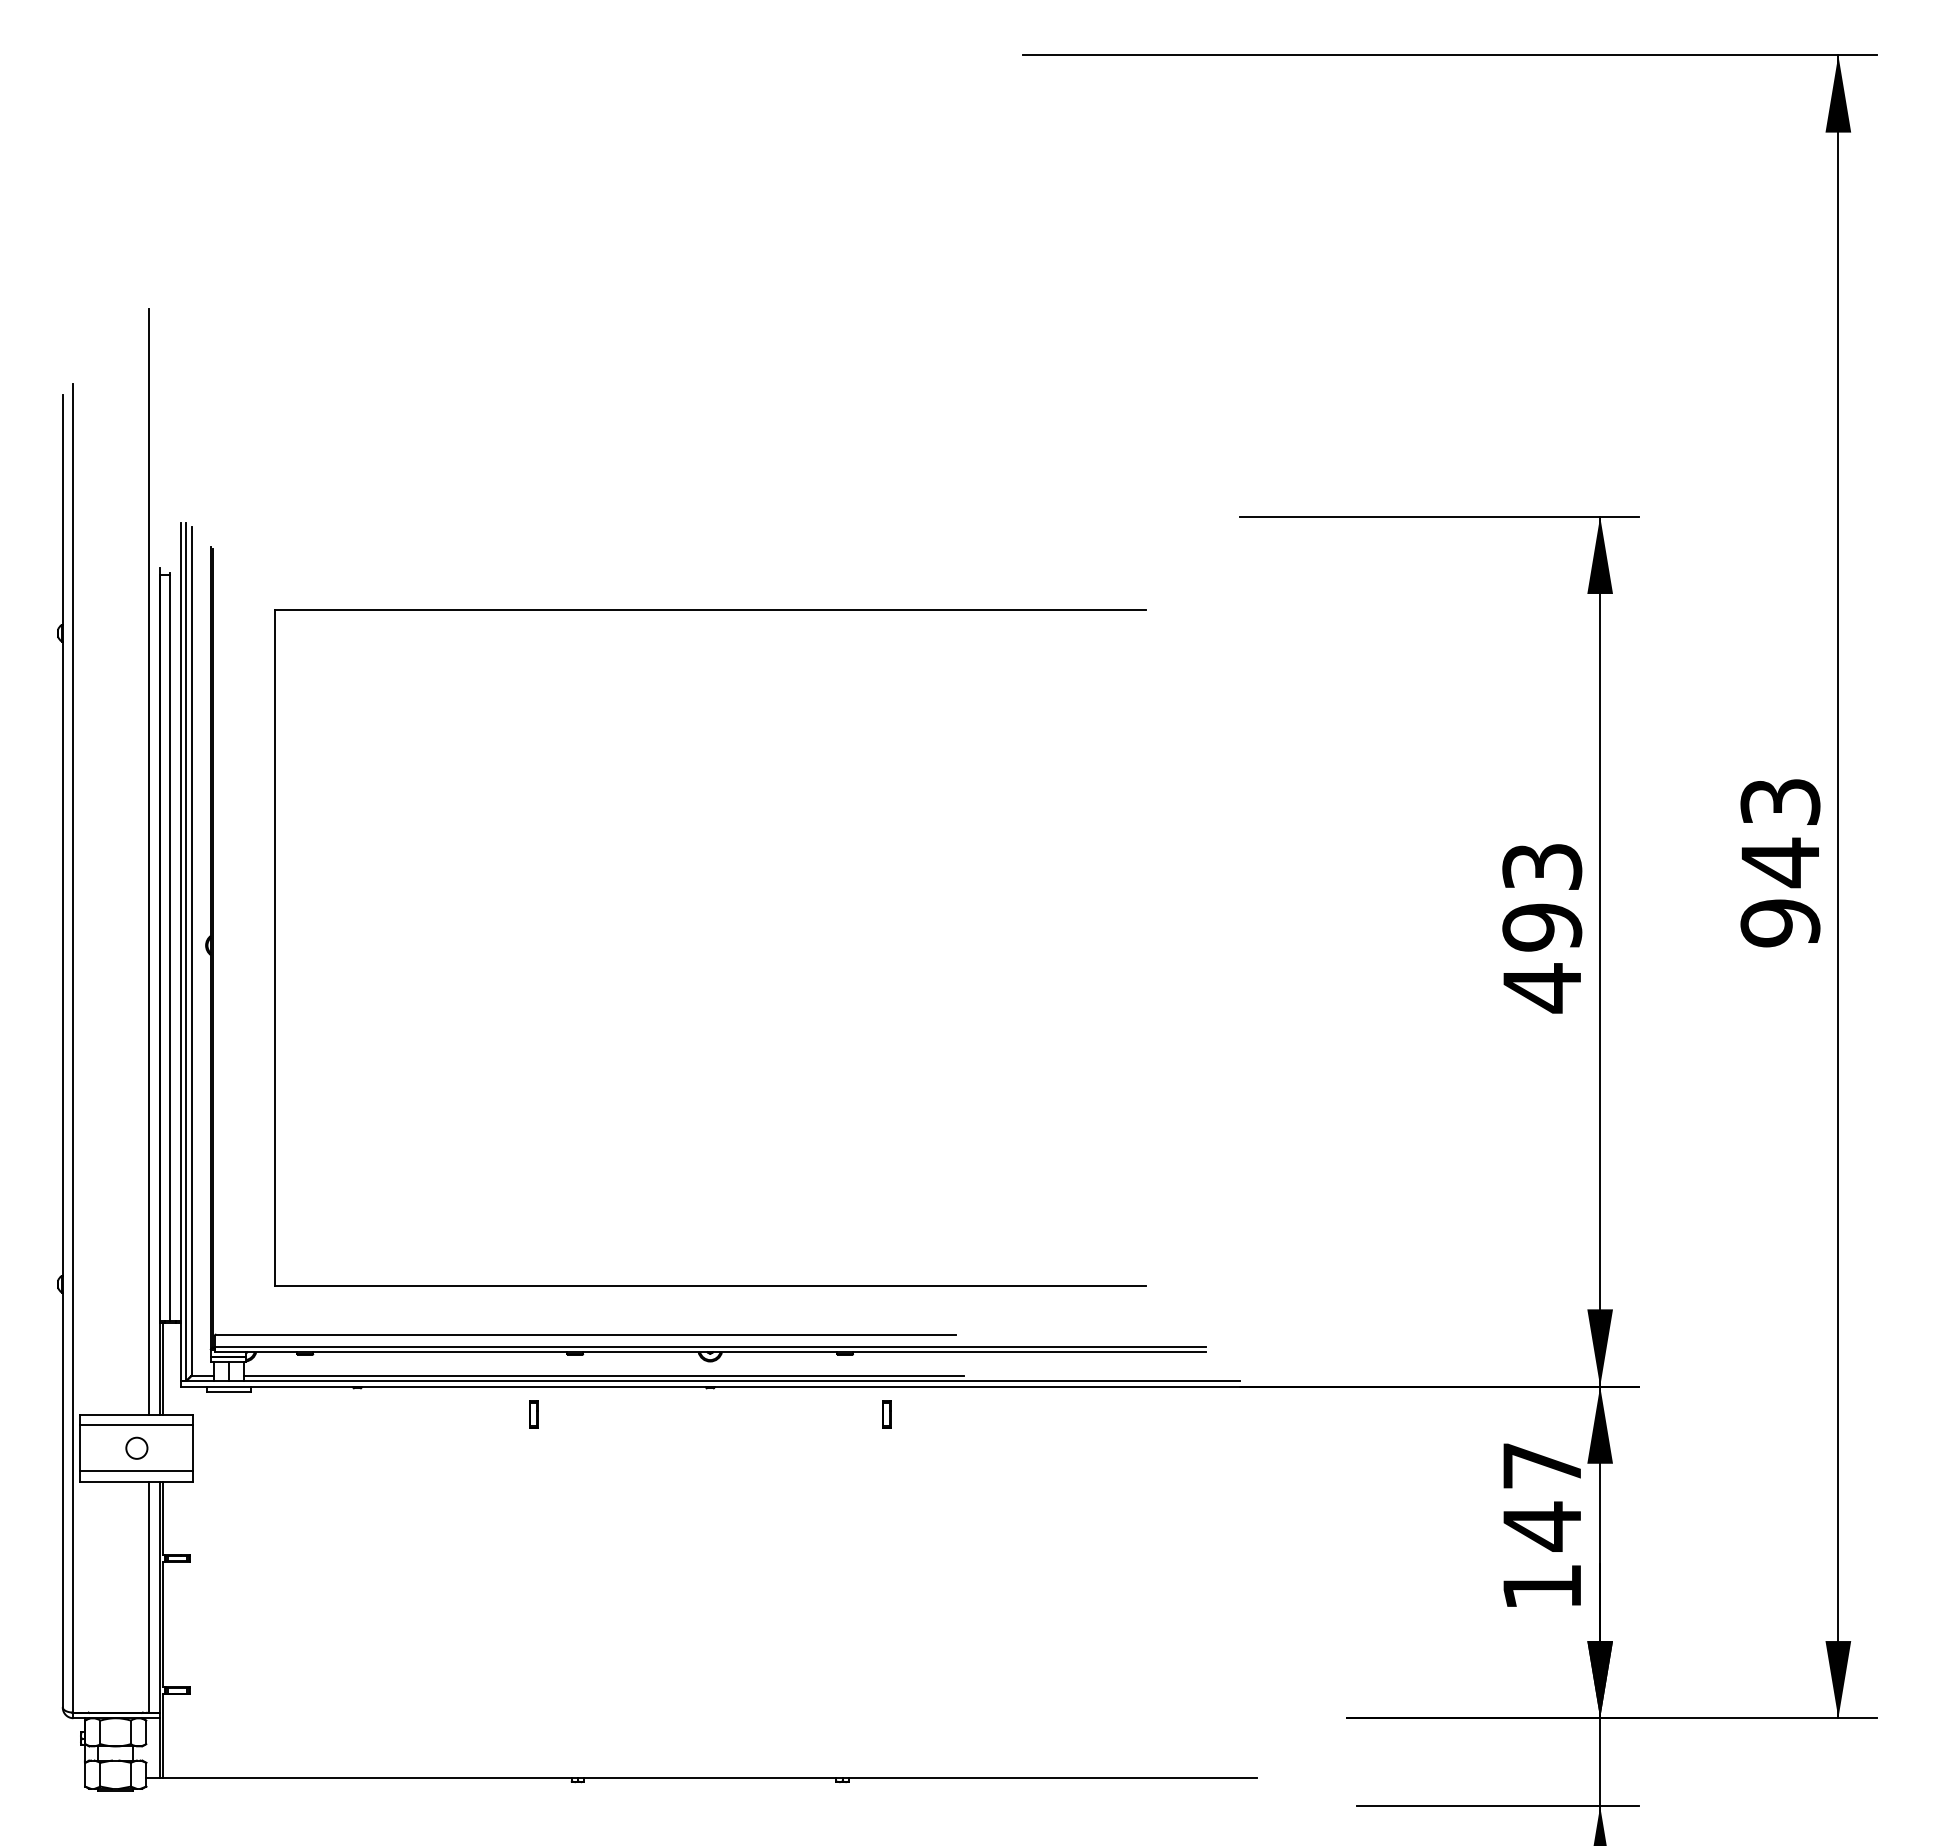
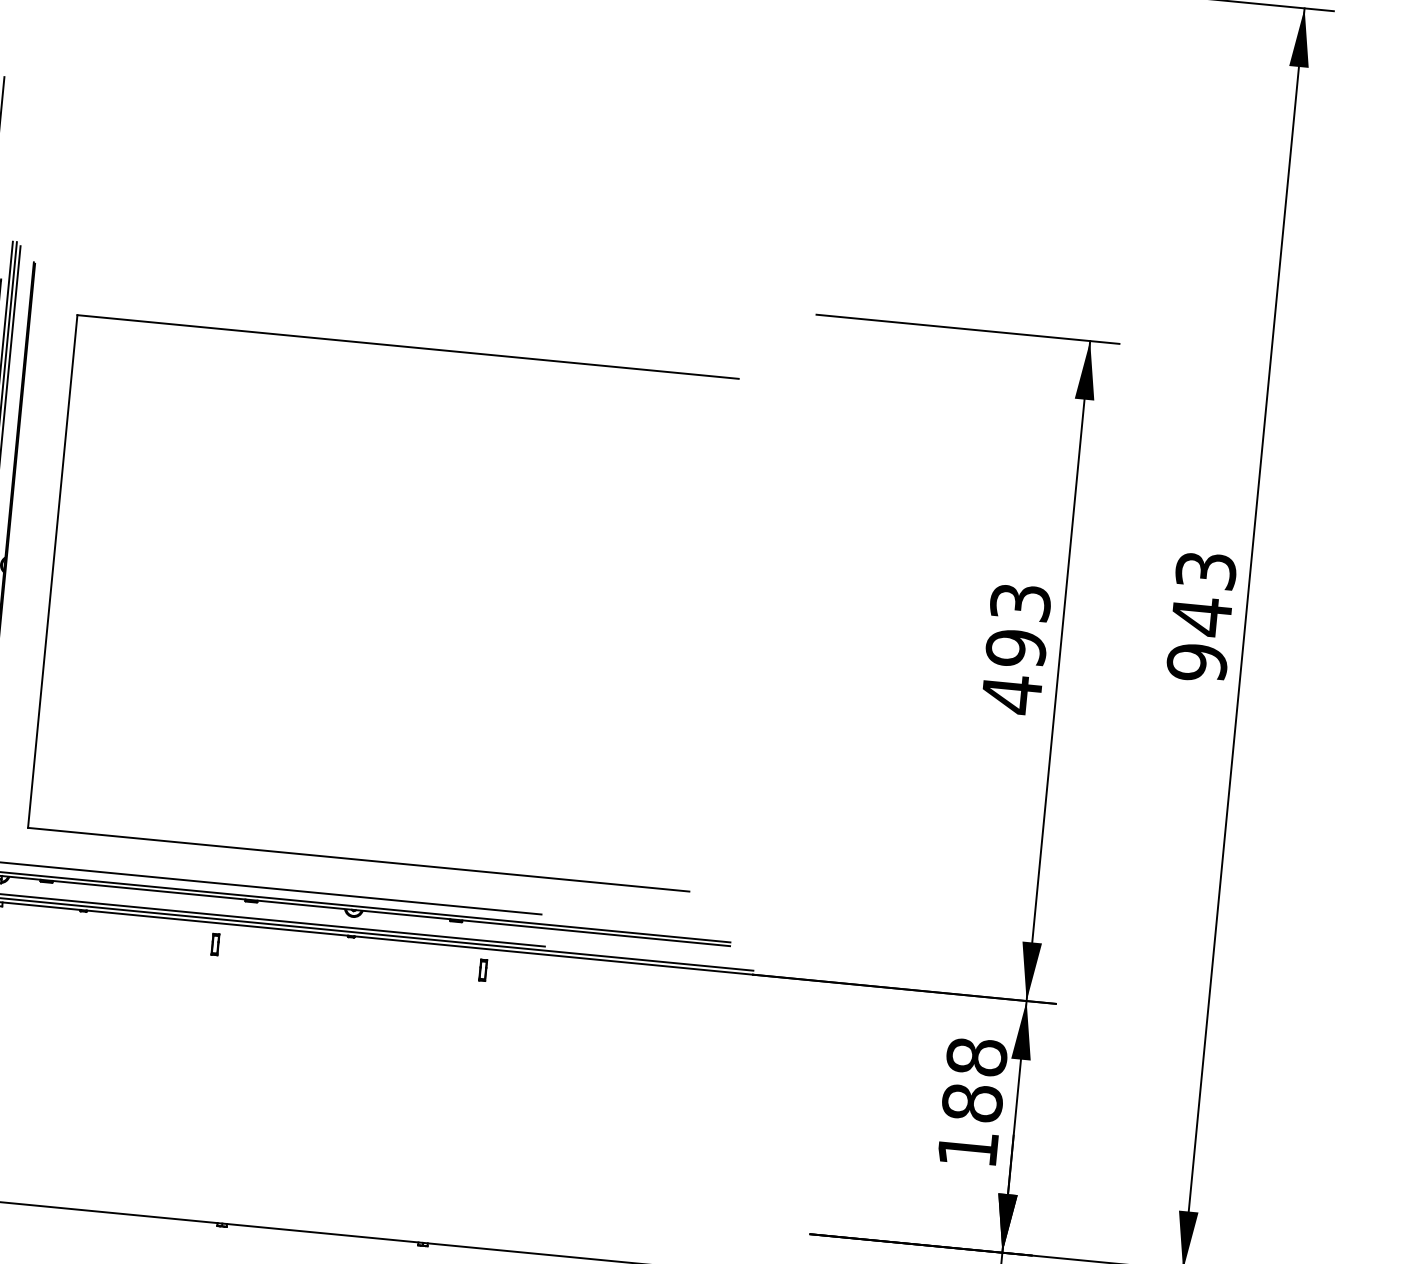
text: (1542, 1496) -> (974, 1080), 147 -> 188

